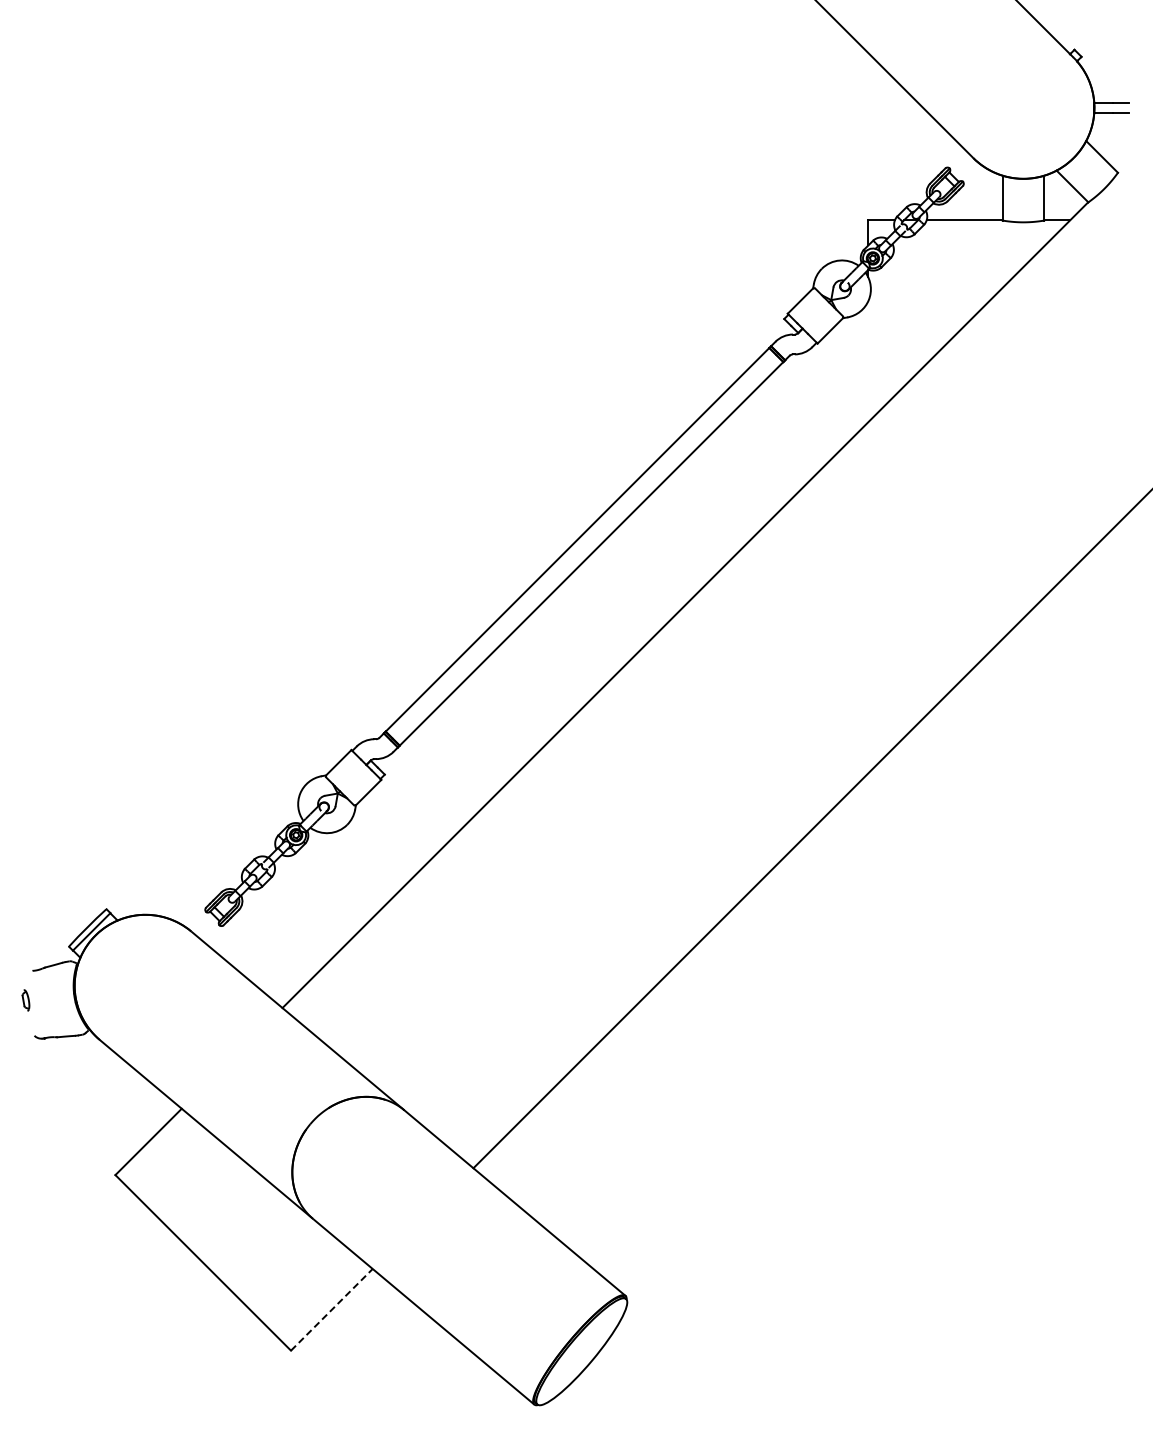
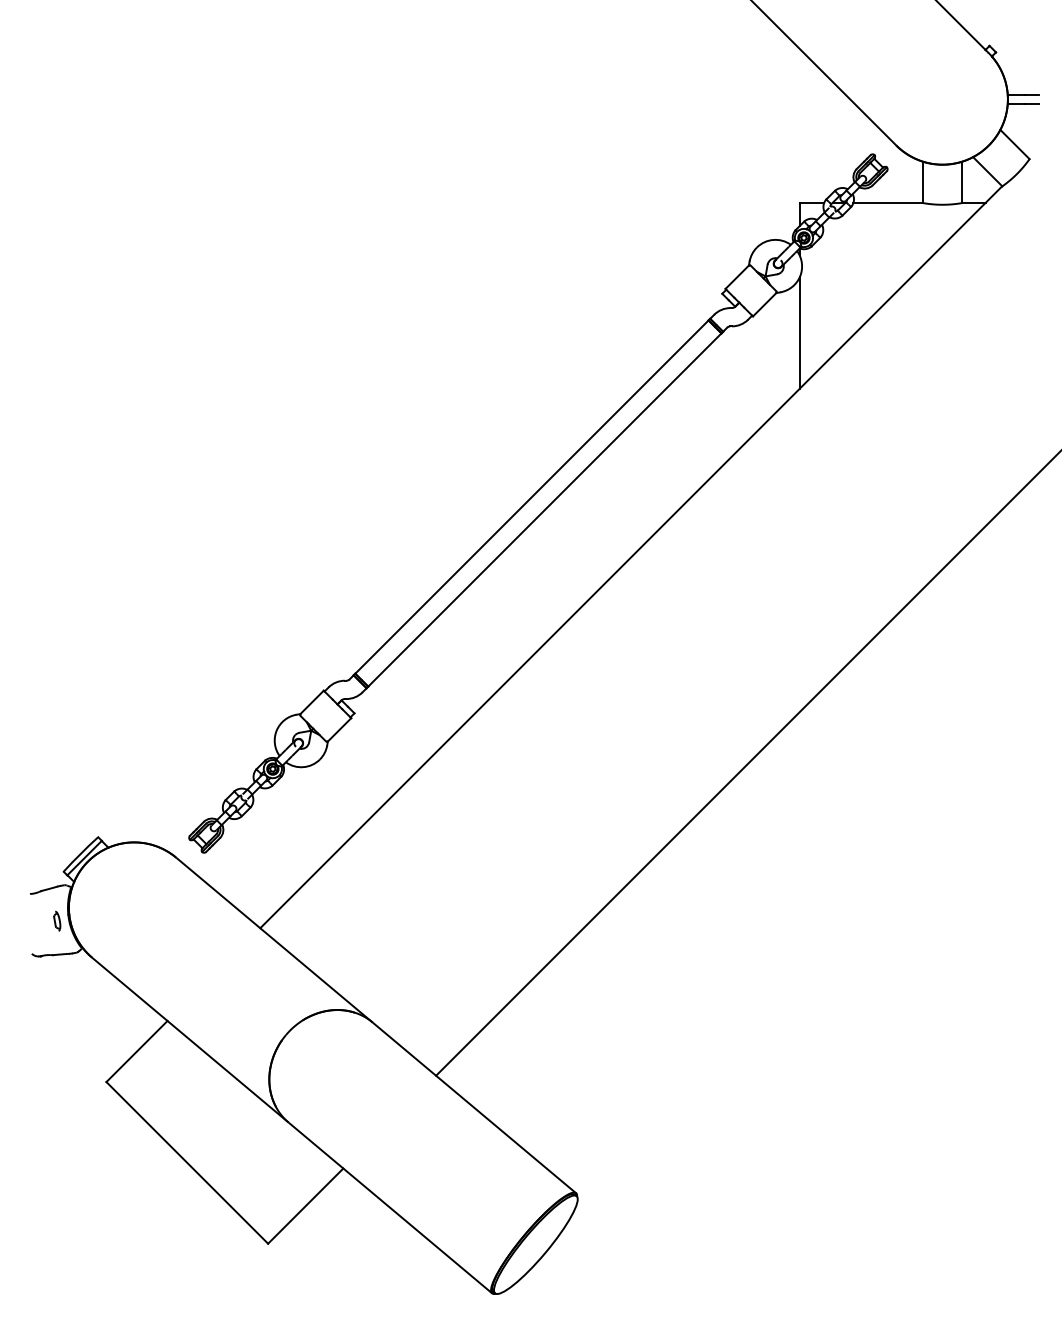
line: (868, 361) -> (799, 332), added
part: (25, 1000) -> (56, 921), moved
line: (331, 1309) -> (305, 1205), dashed -> solid

